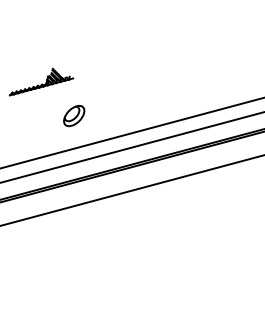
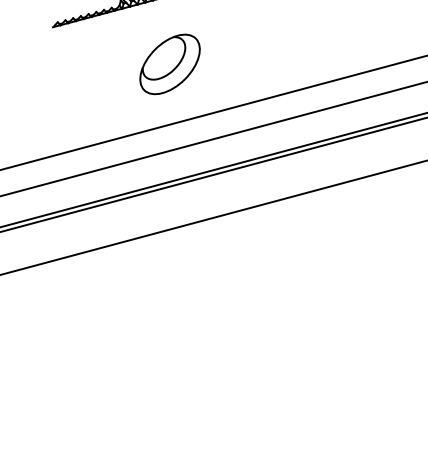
part: (74, 116) -> (170, 65), size x1.6

